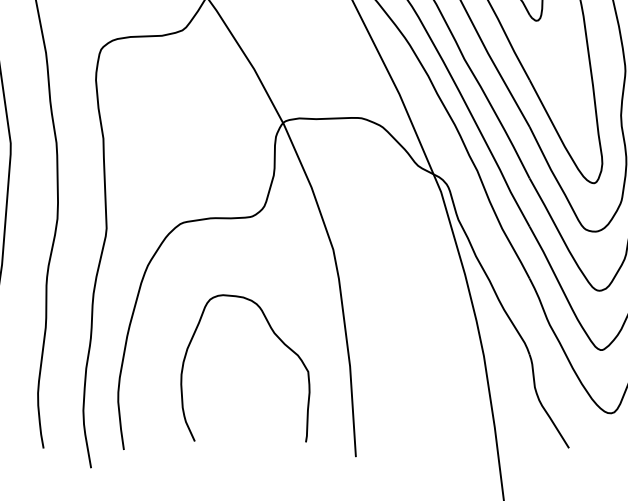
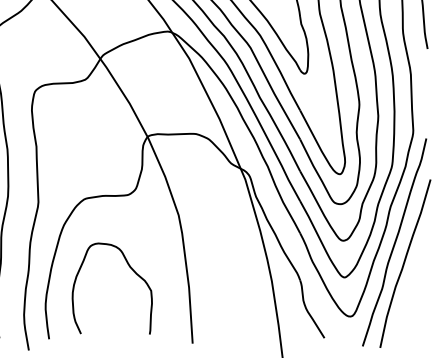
curve: (274, 335) -> (130, 268), moved

